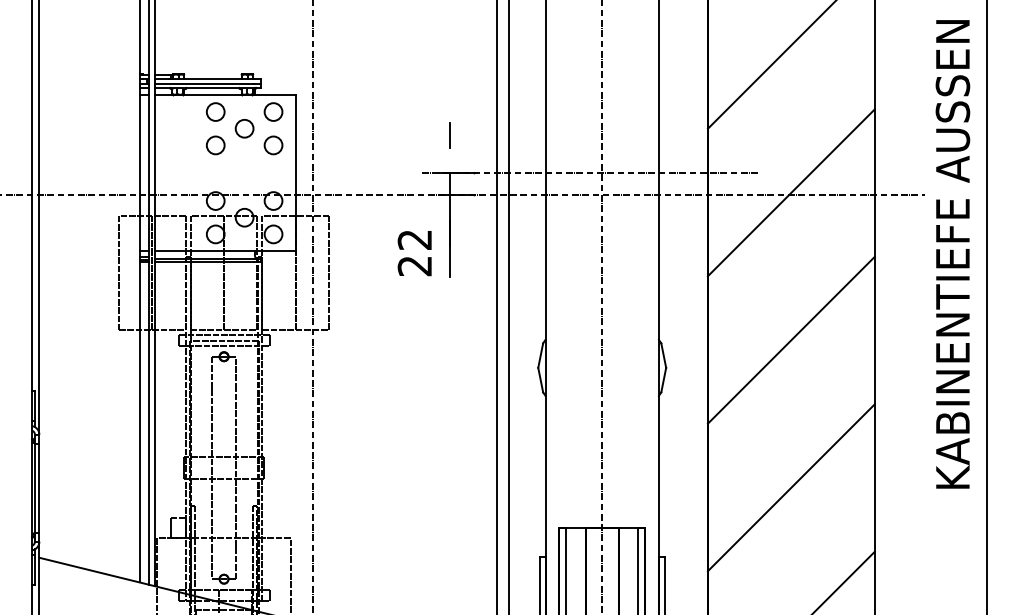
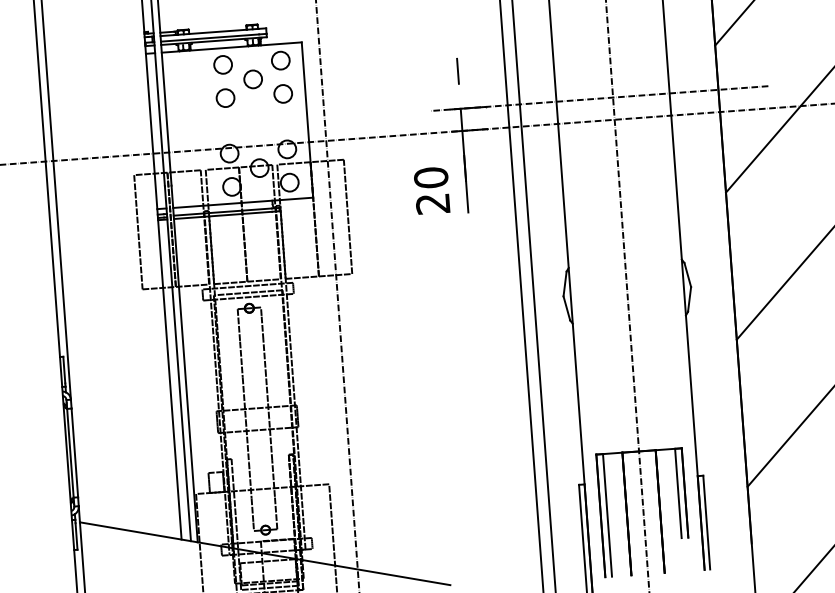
text: (414, 239) -> (430, 177), 22 -> 20

